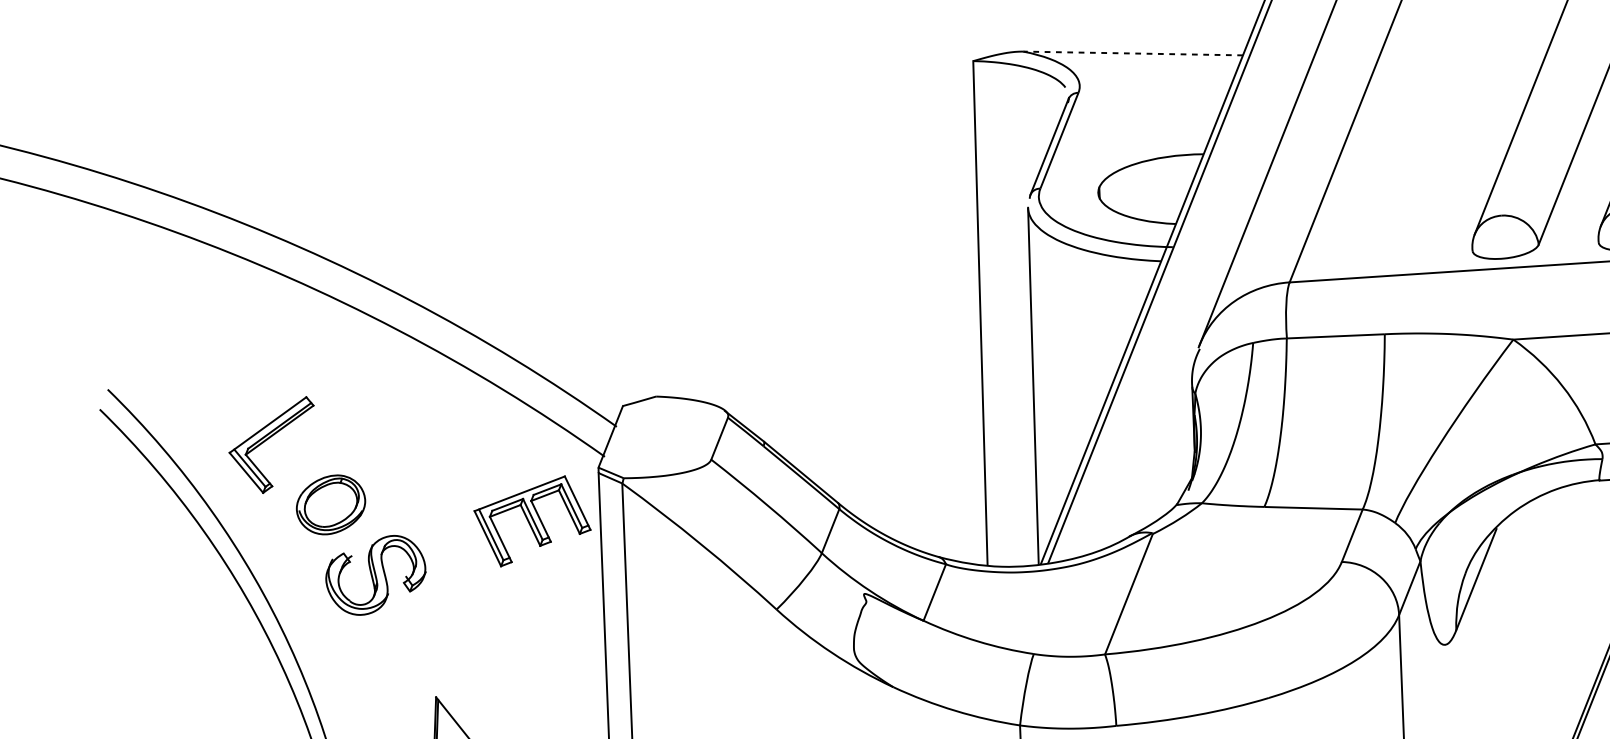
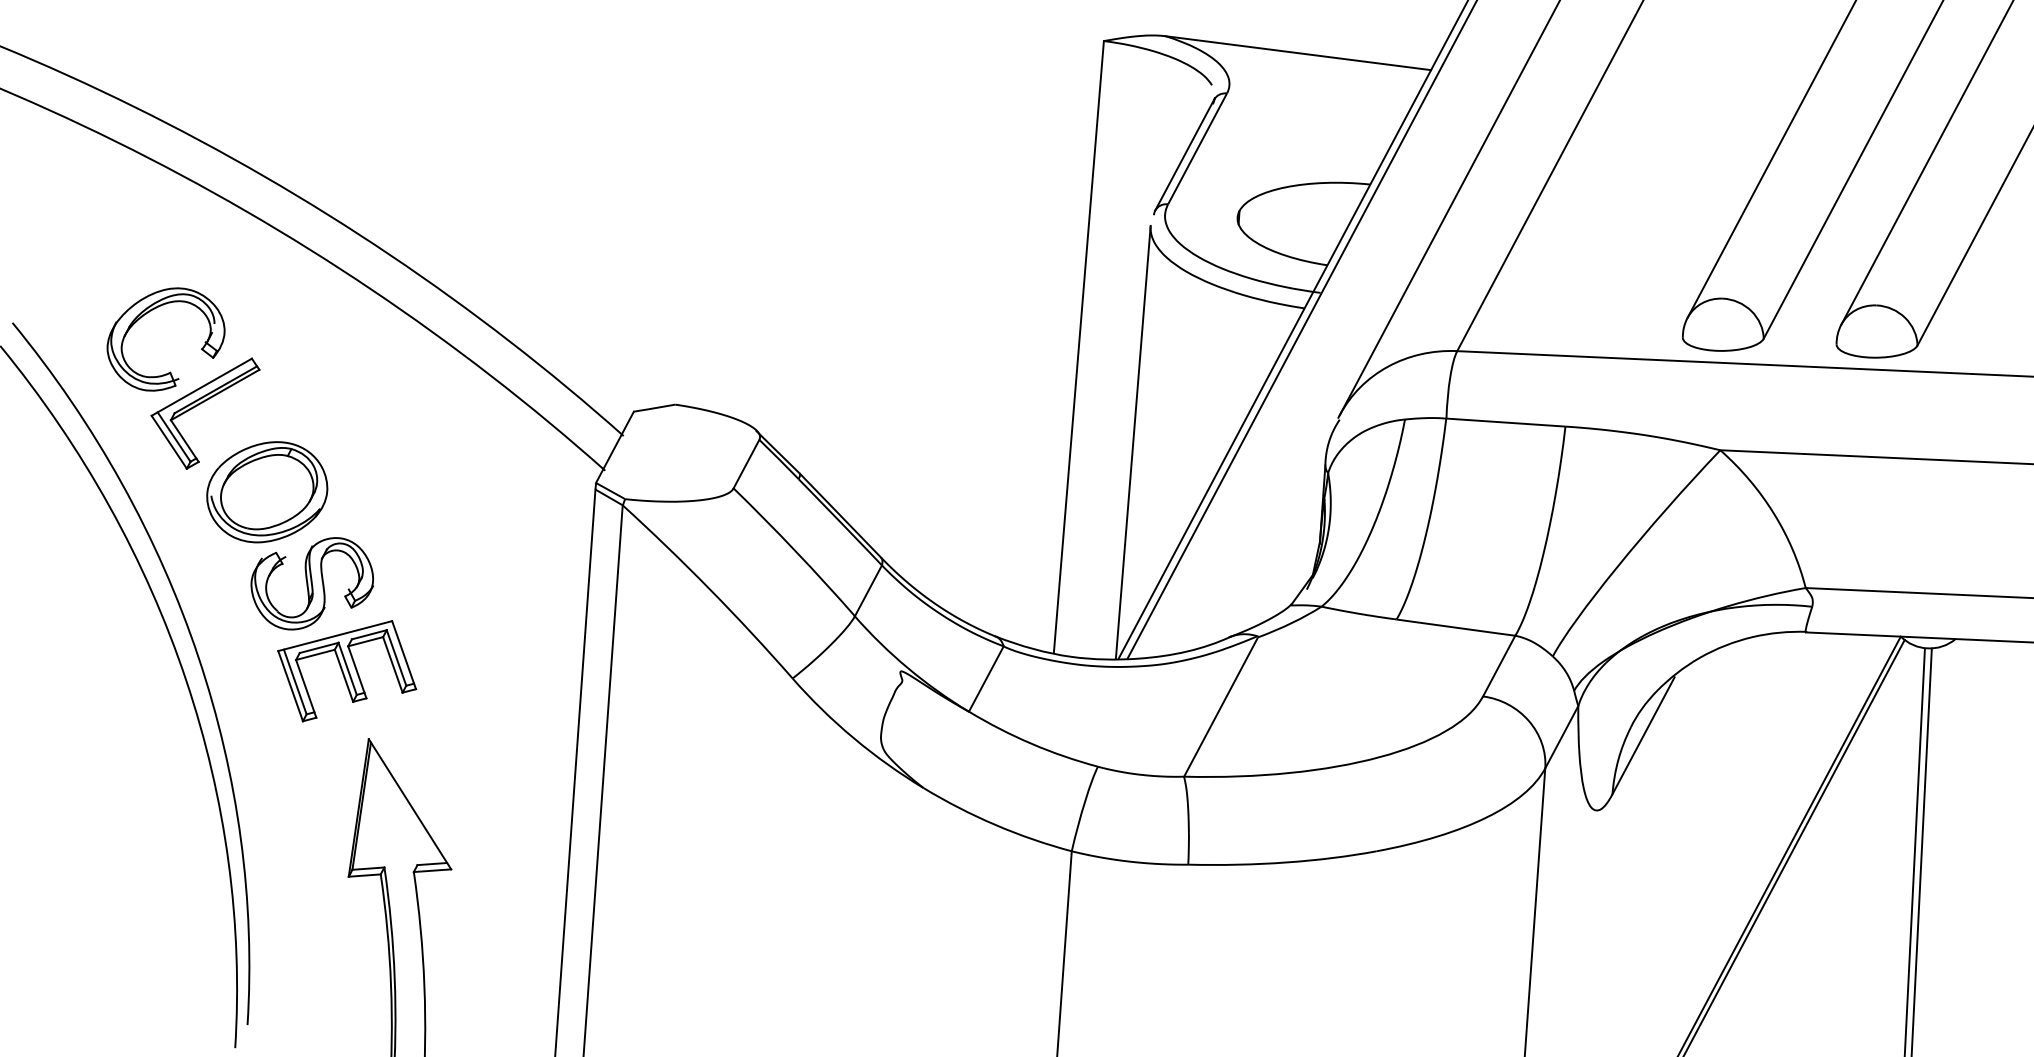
line: (1133, 53) -> (1298, 53), dashed -> solid
part: (215, 371) -> (145, 315), added
part: (331, 505) -> (267, 492), size x1.43
part: (532, 521) -> (347, 671), moved

